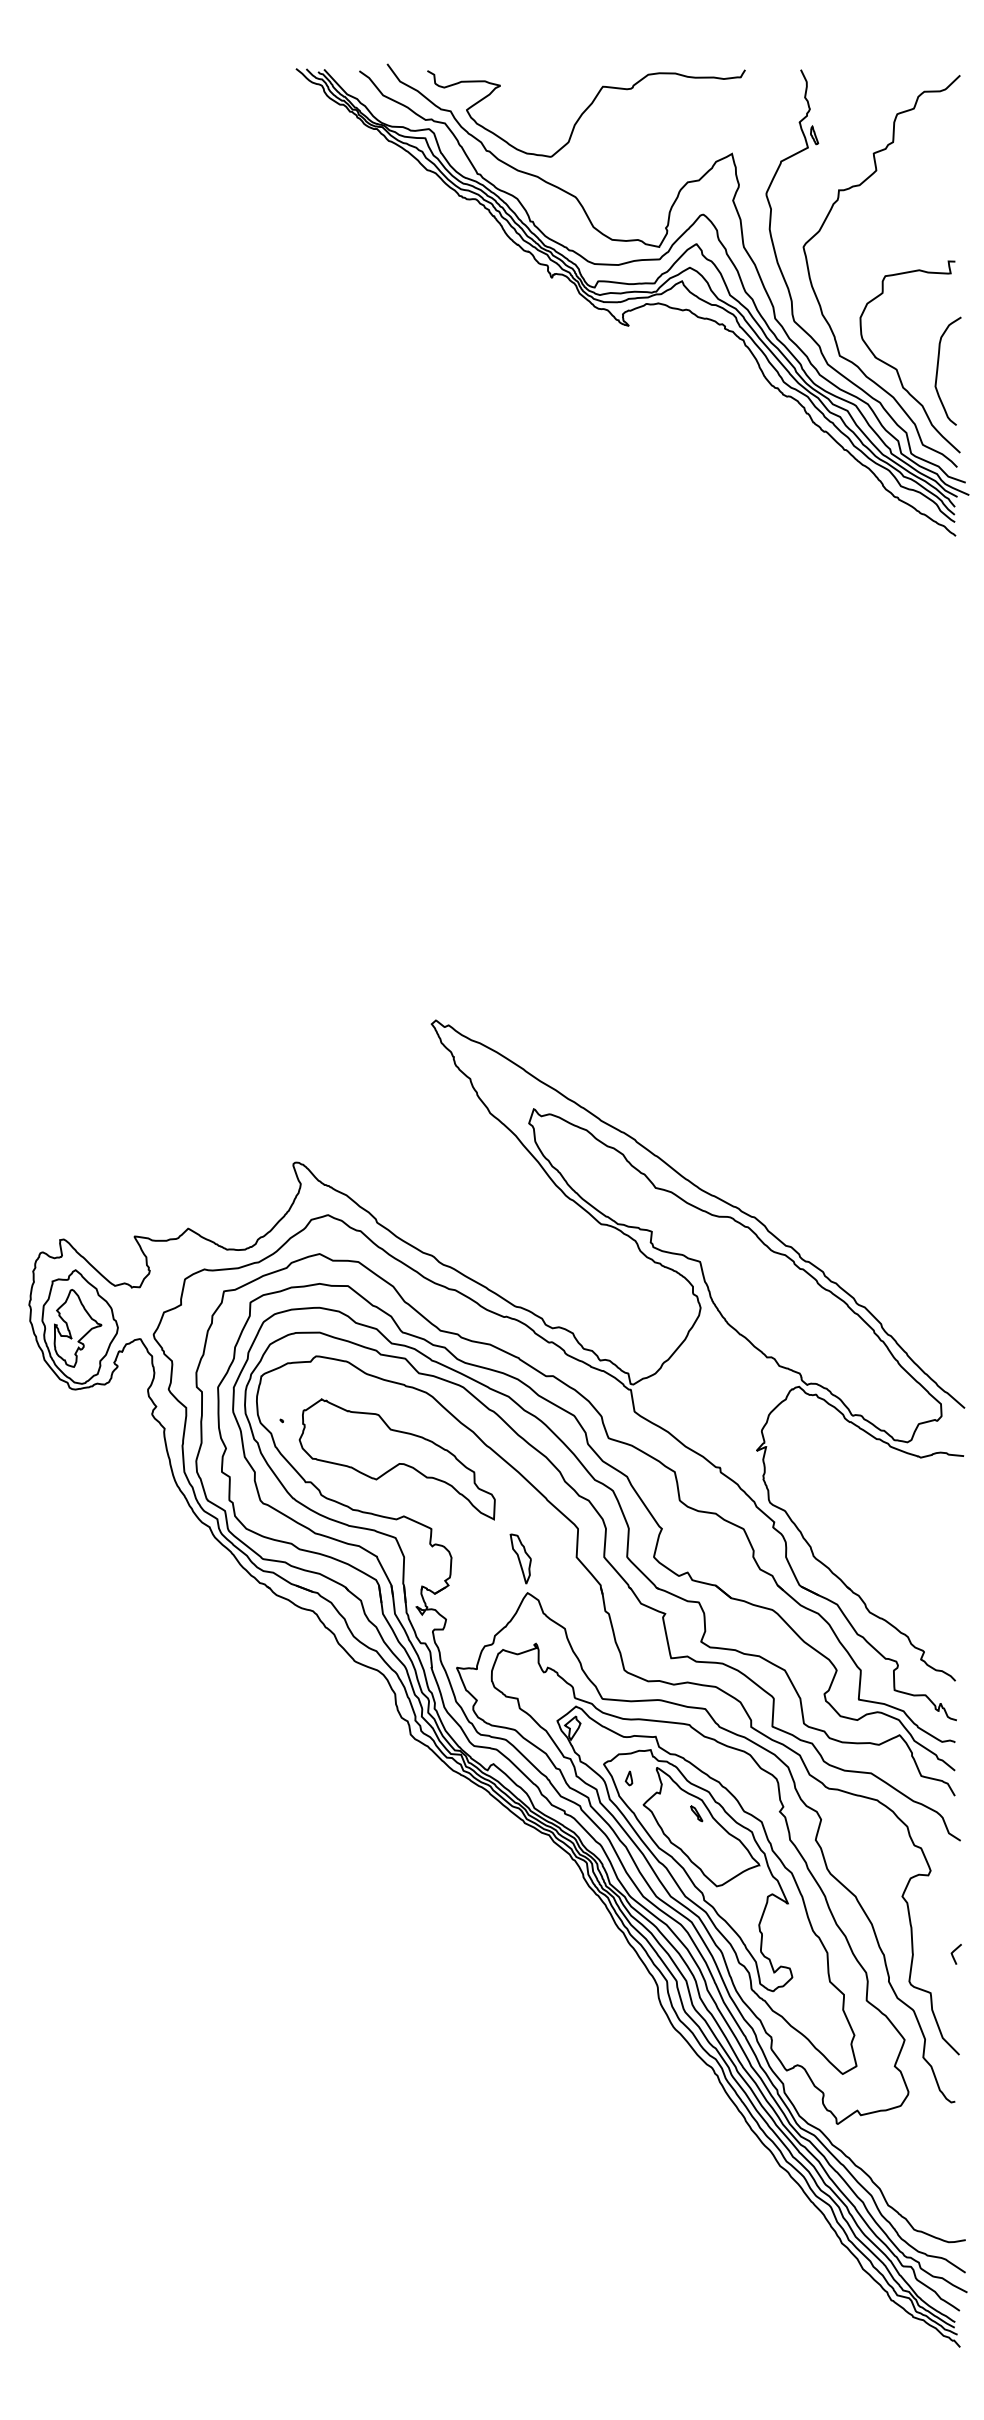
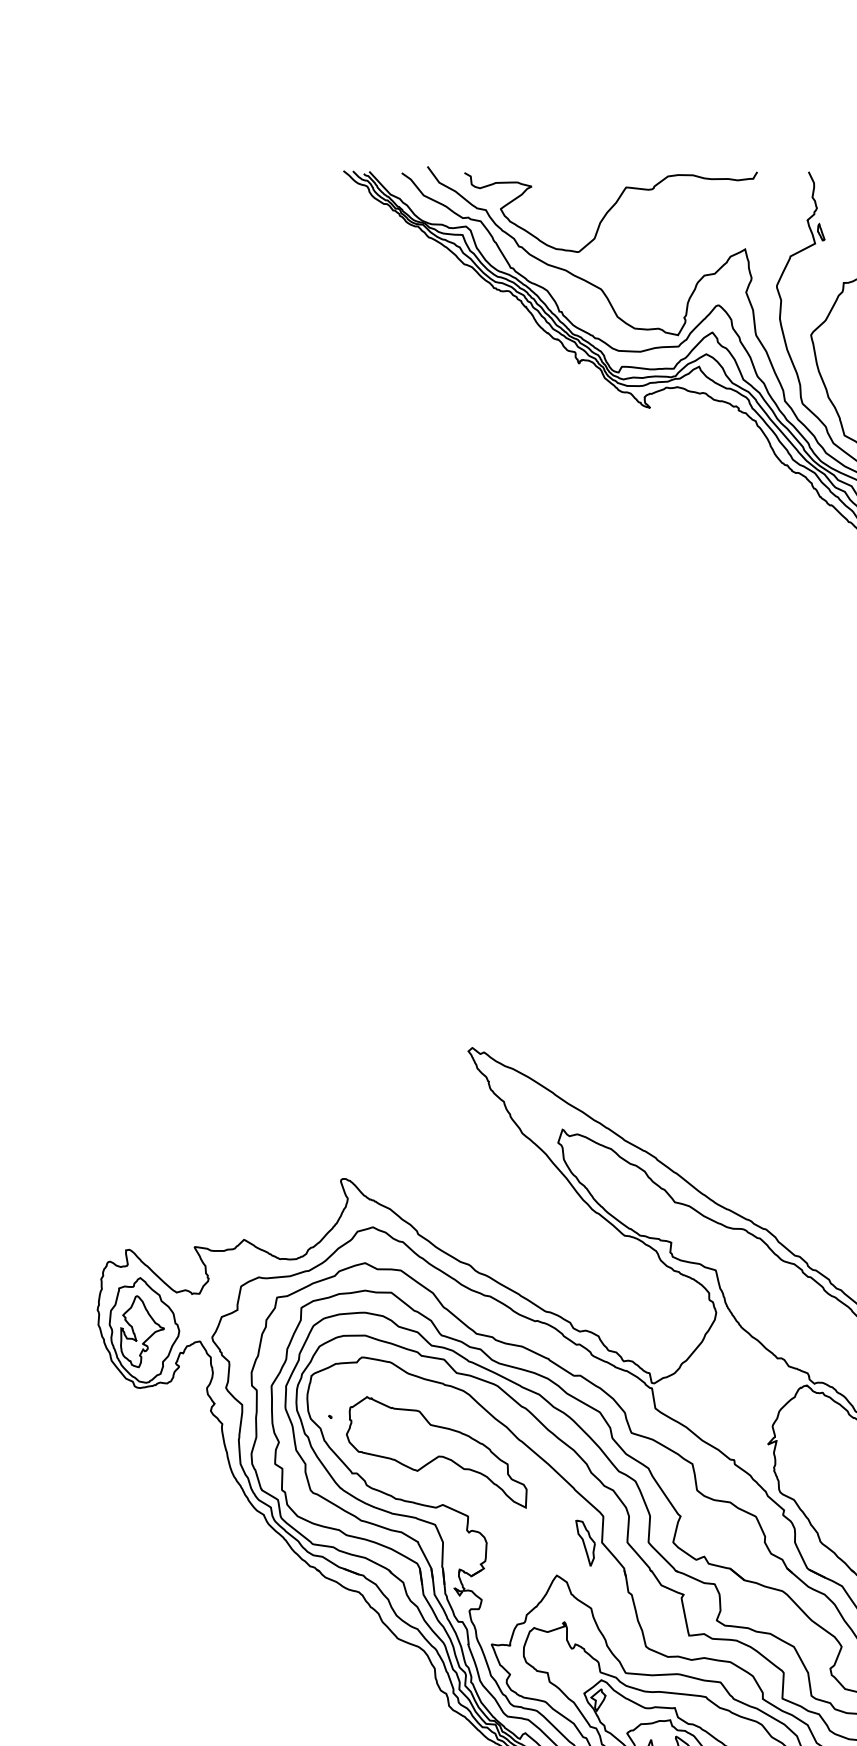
part: (520, 1558) -> (585, 1542), moved

